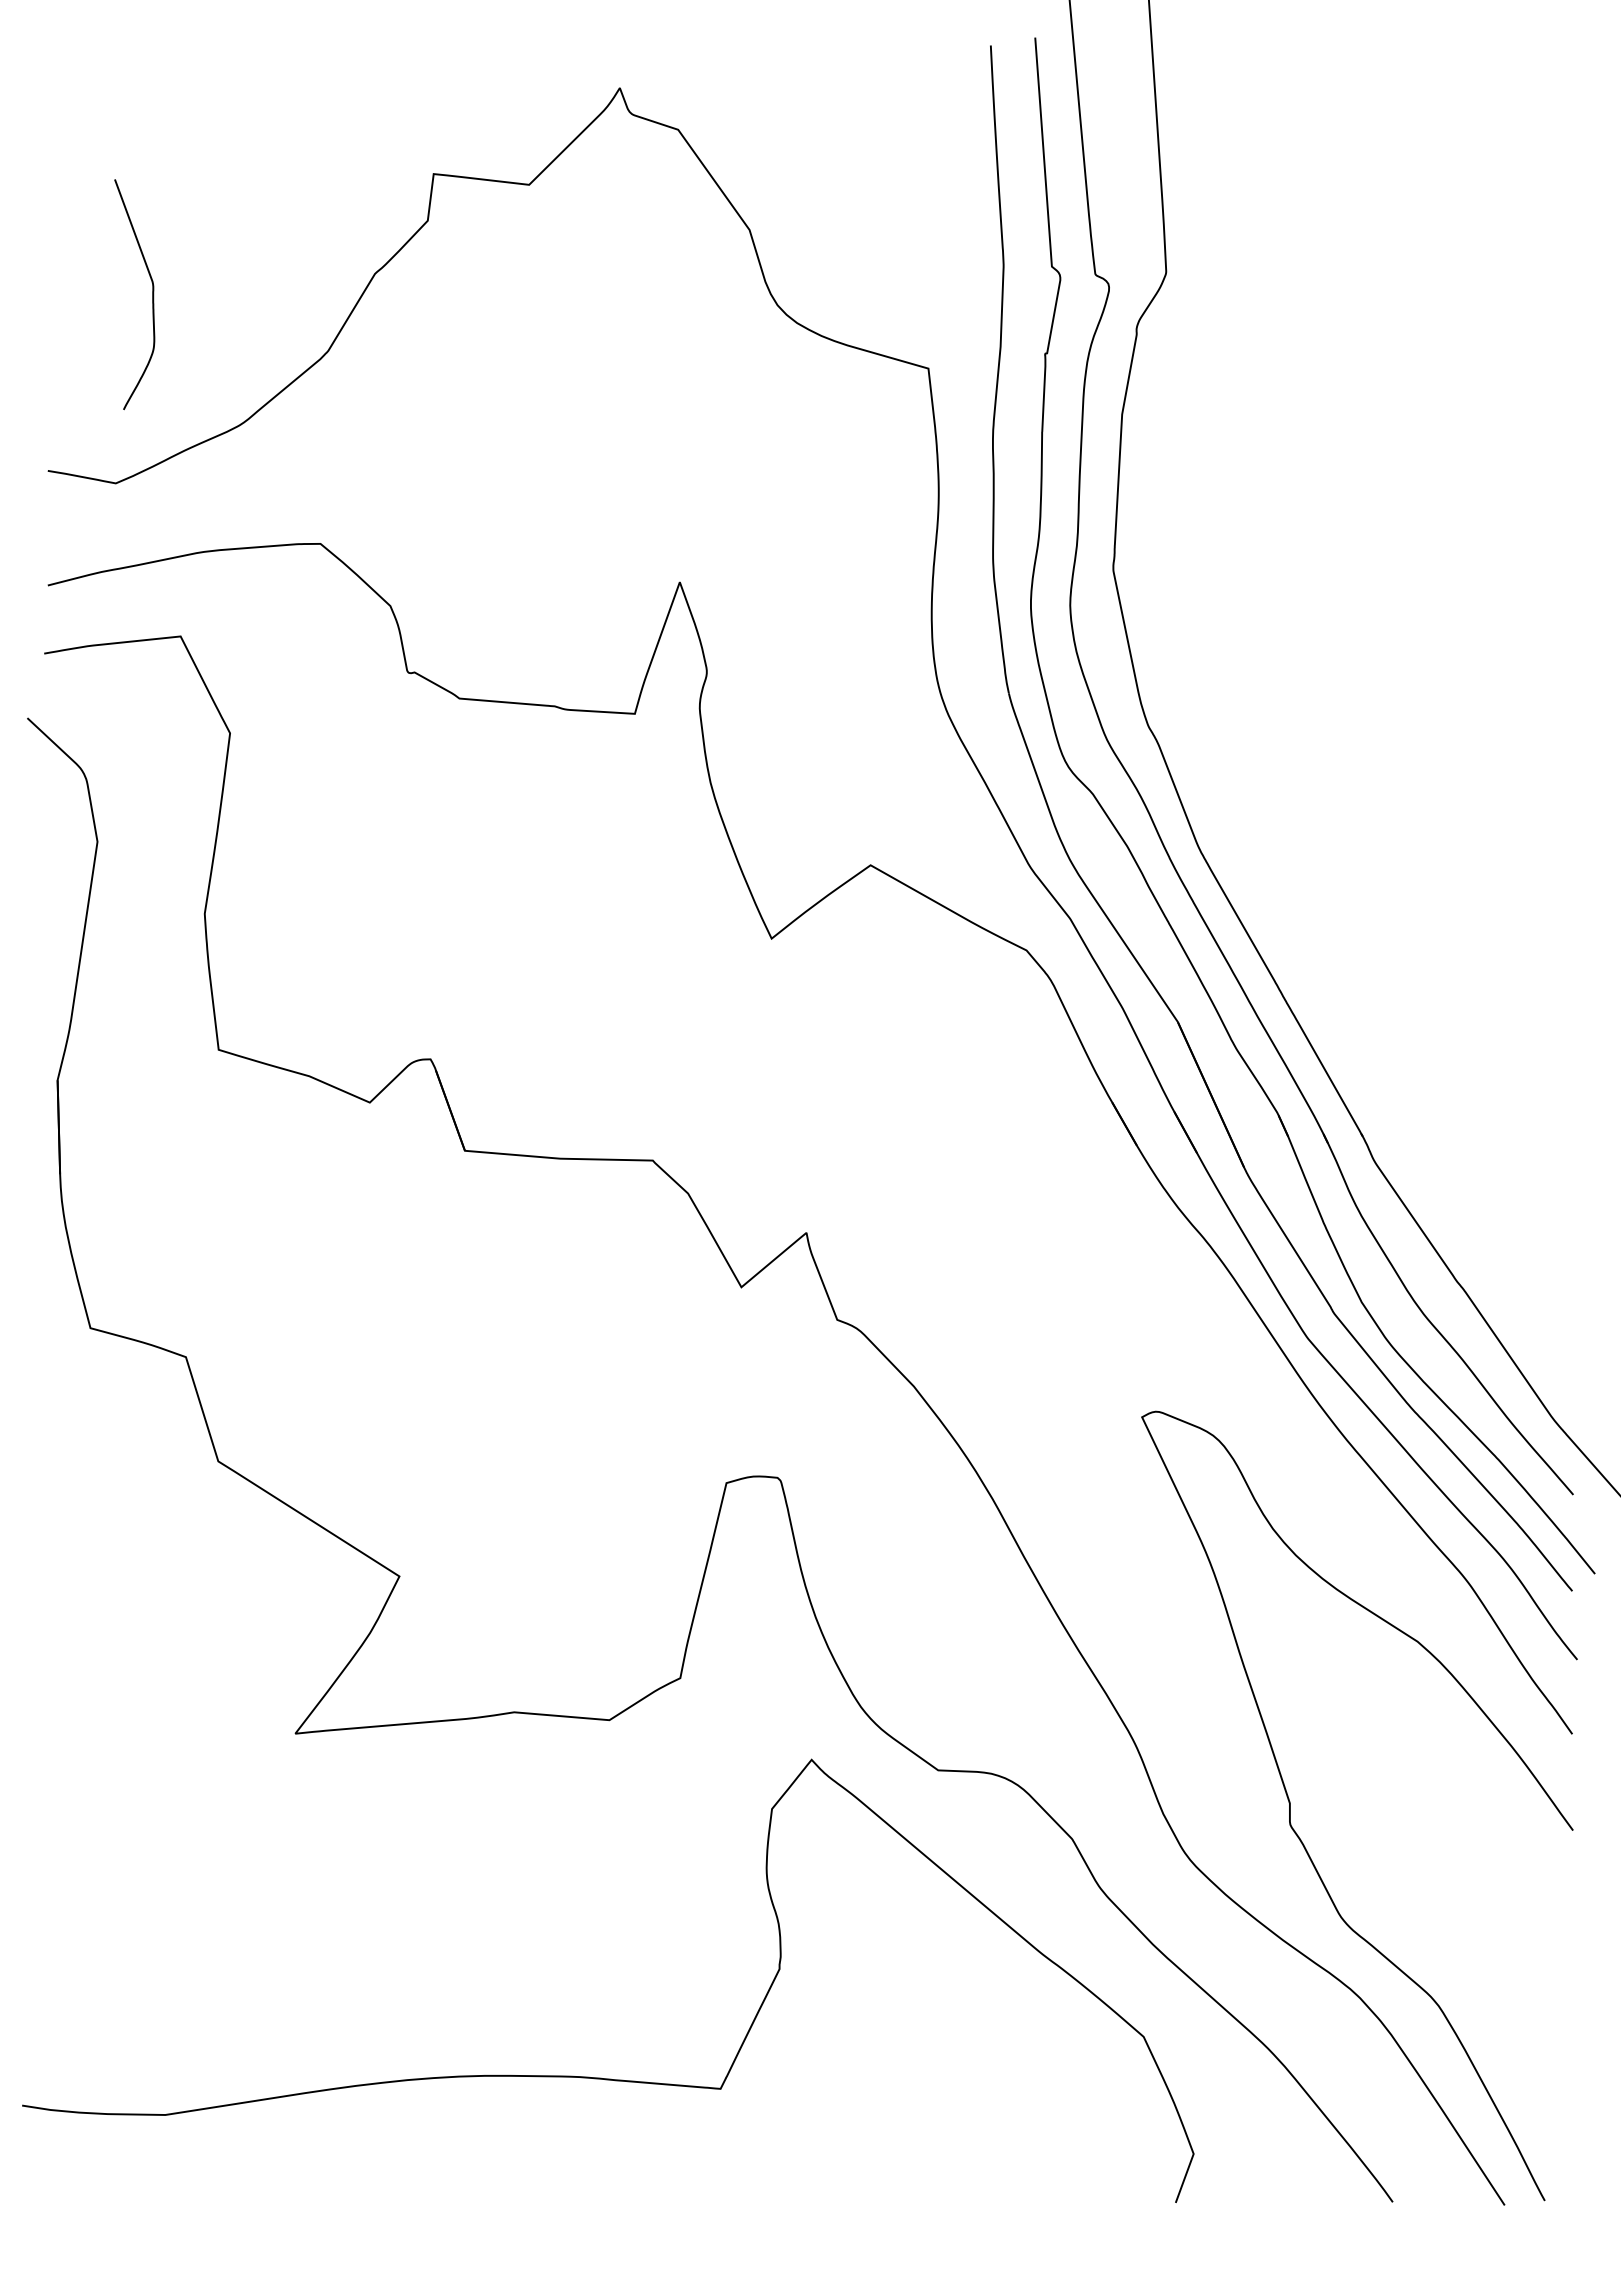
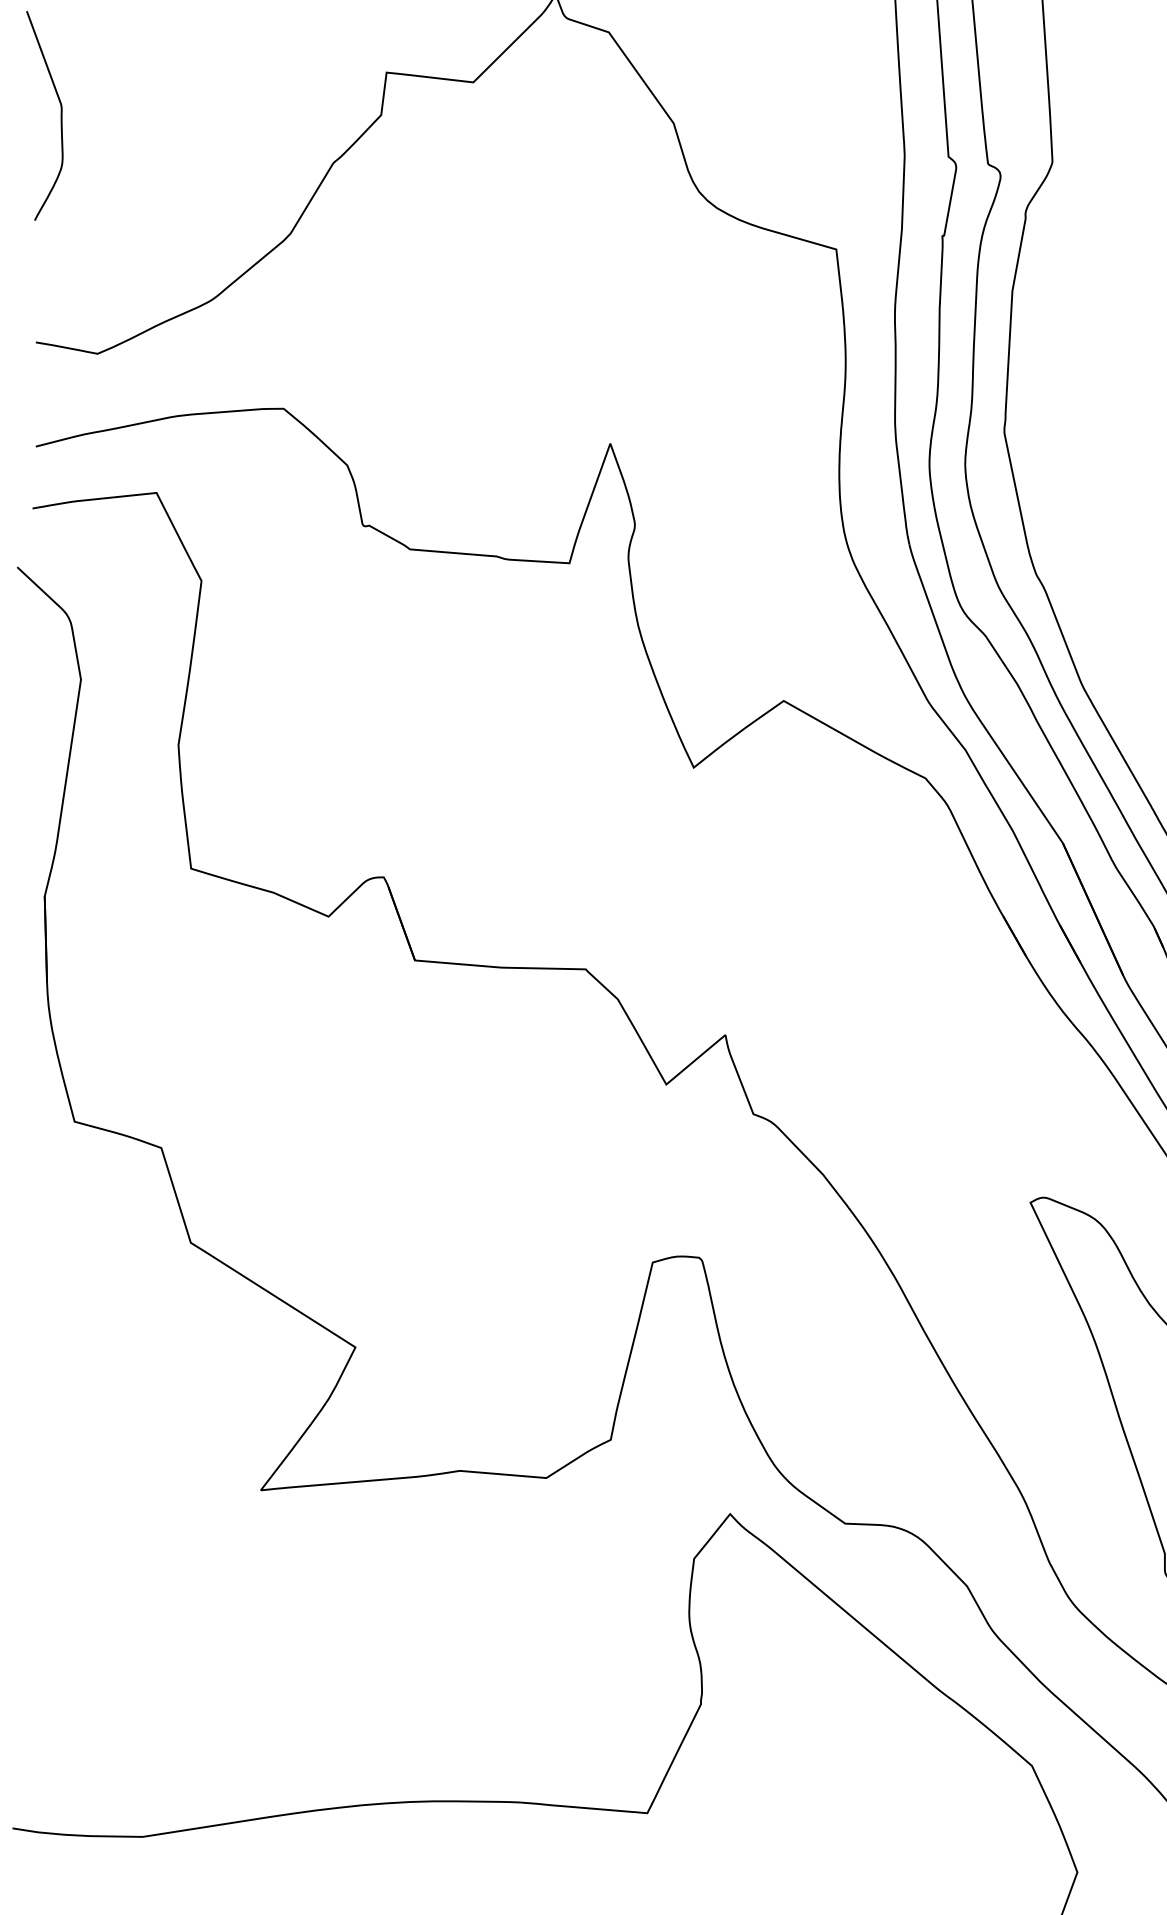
curve: (152, 294) -> (60, 115), moved

